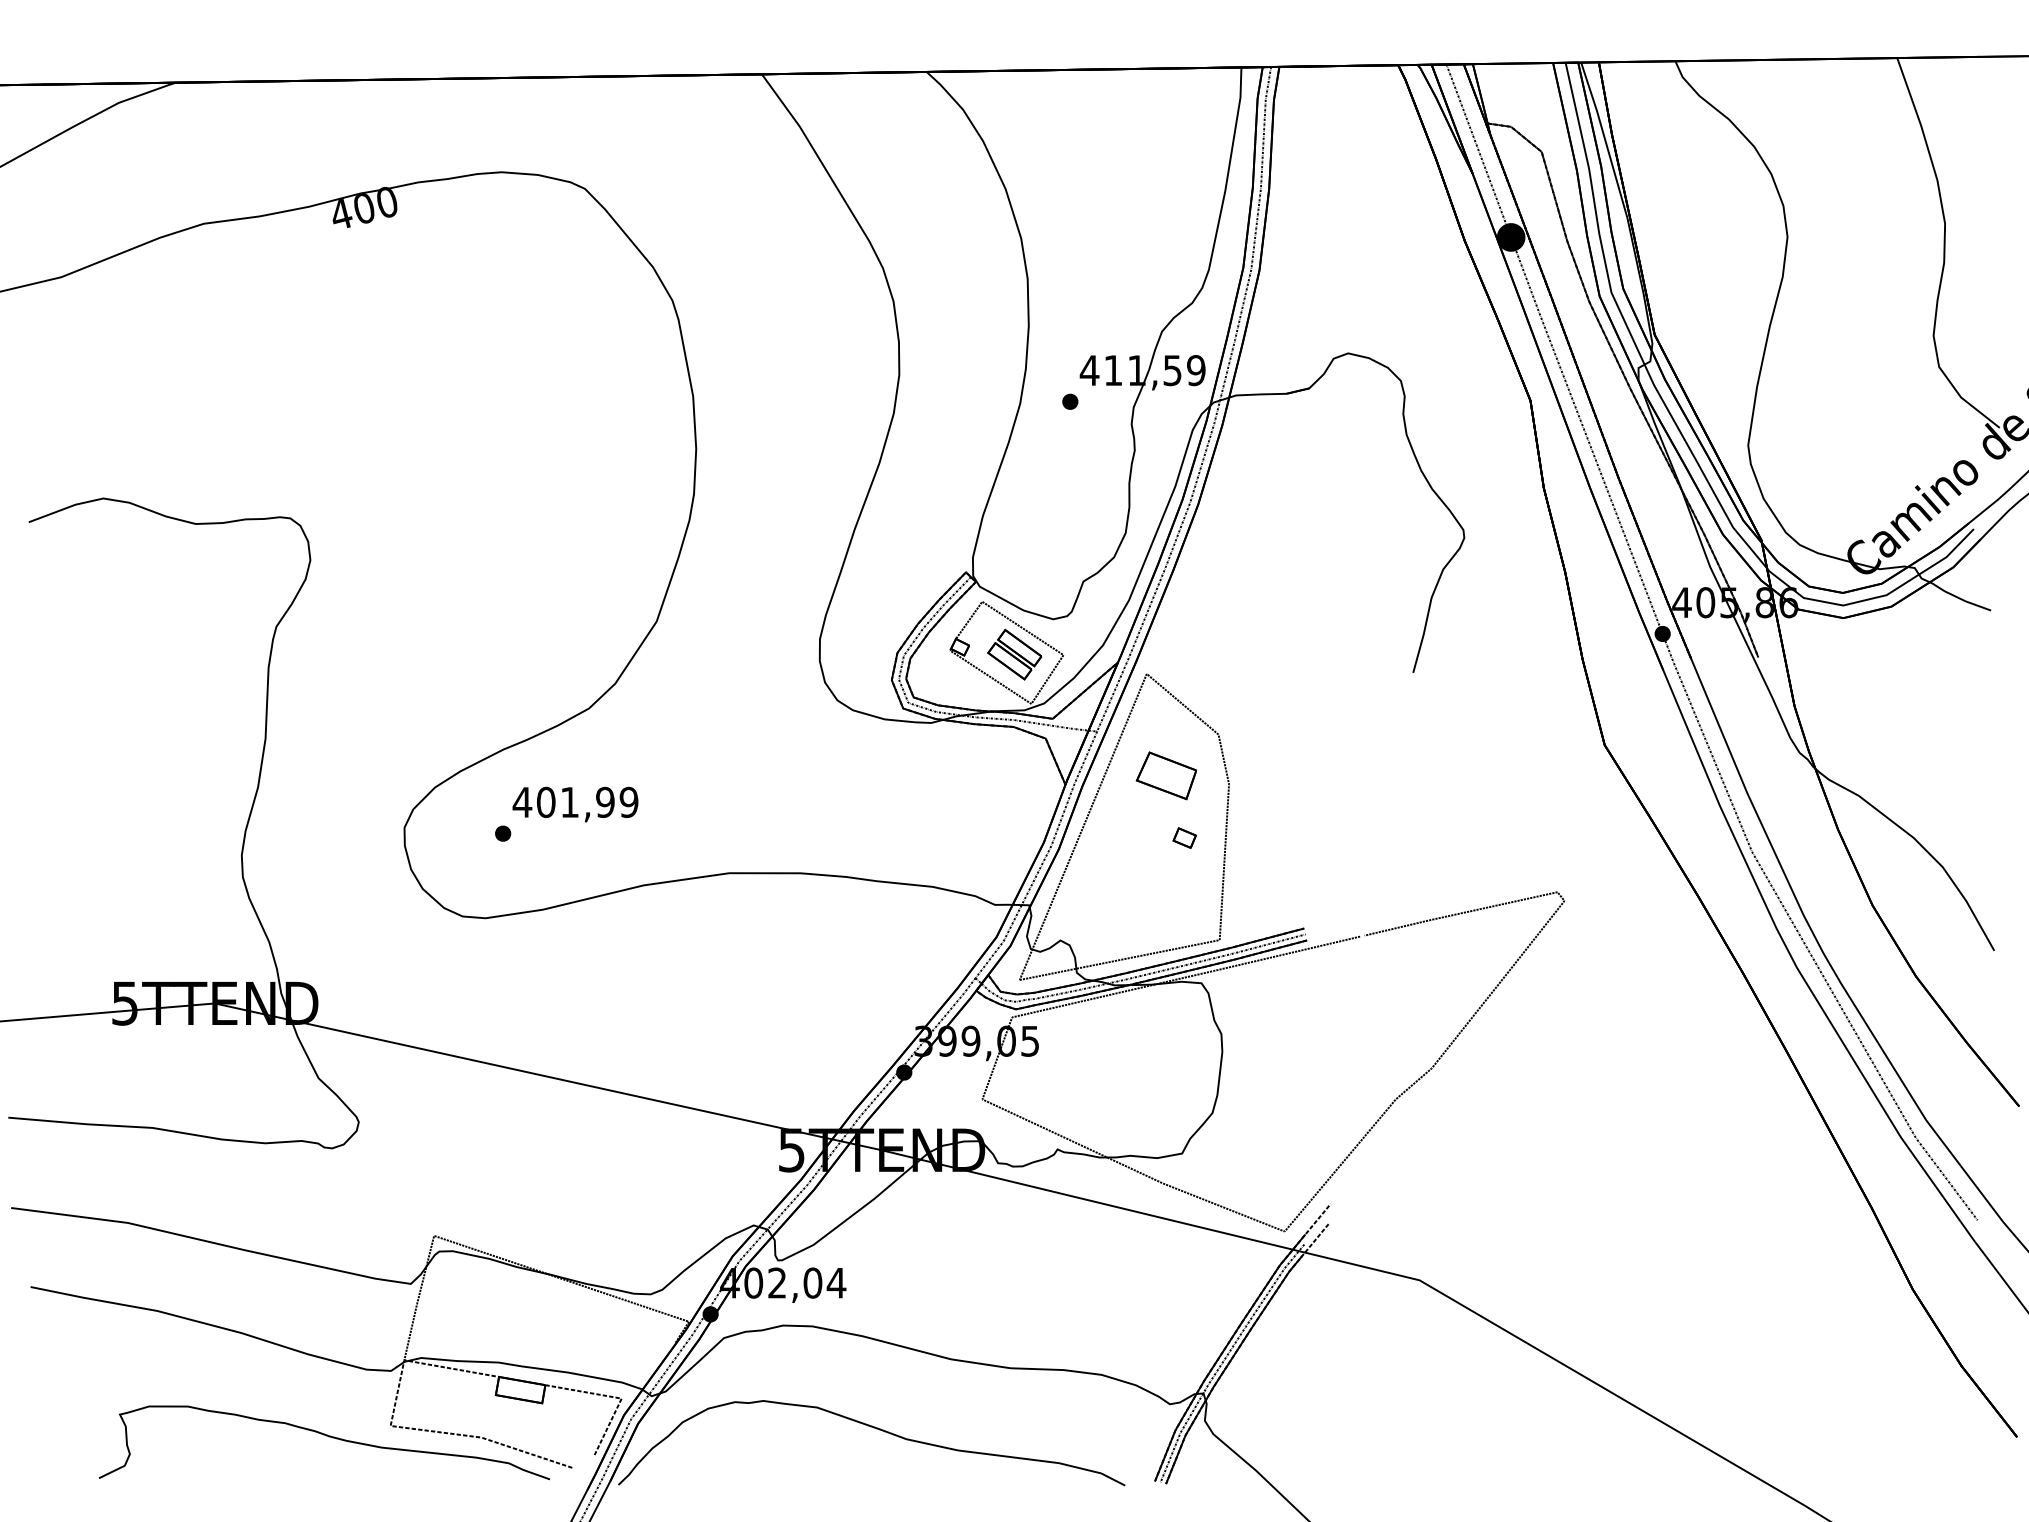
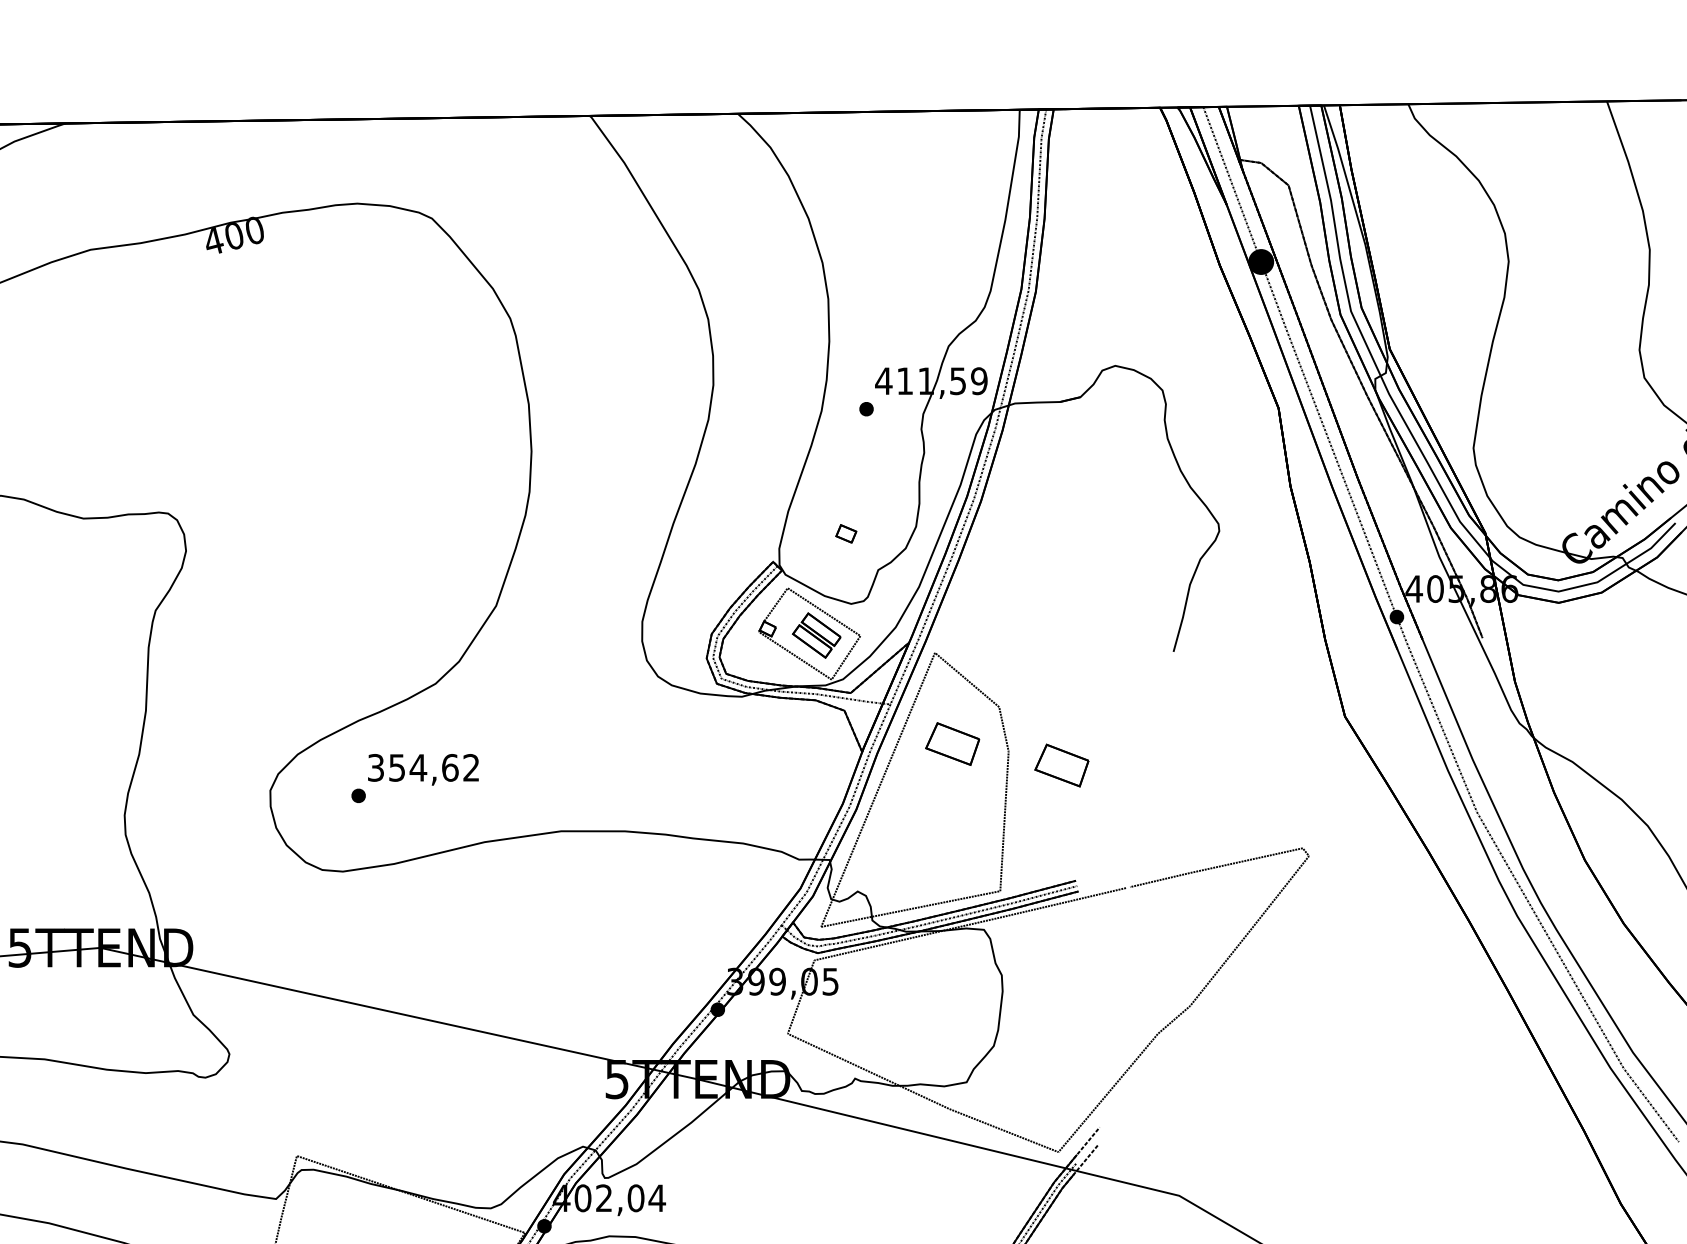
part: (1287, 799) -> (1060, 765), added
text: (575, 802) -> (423, 767), 401,99 -> 354,62
part: (1184, 837) -> (846, 533), moved

